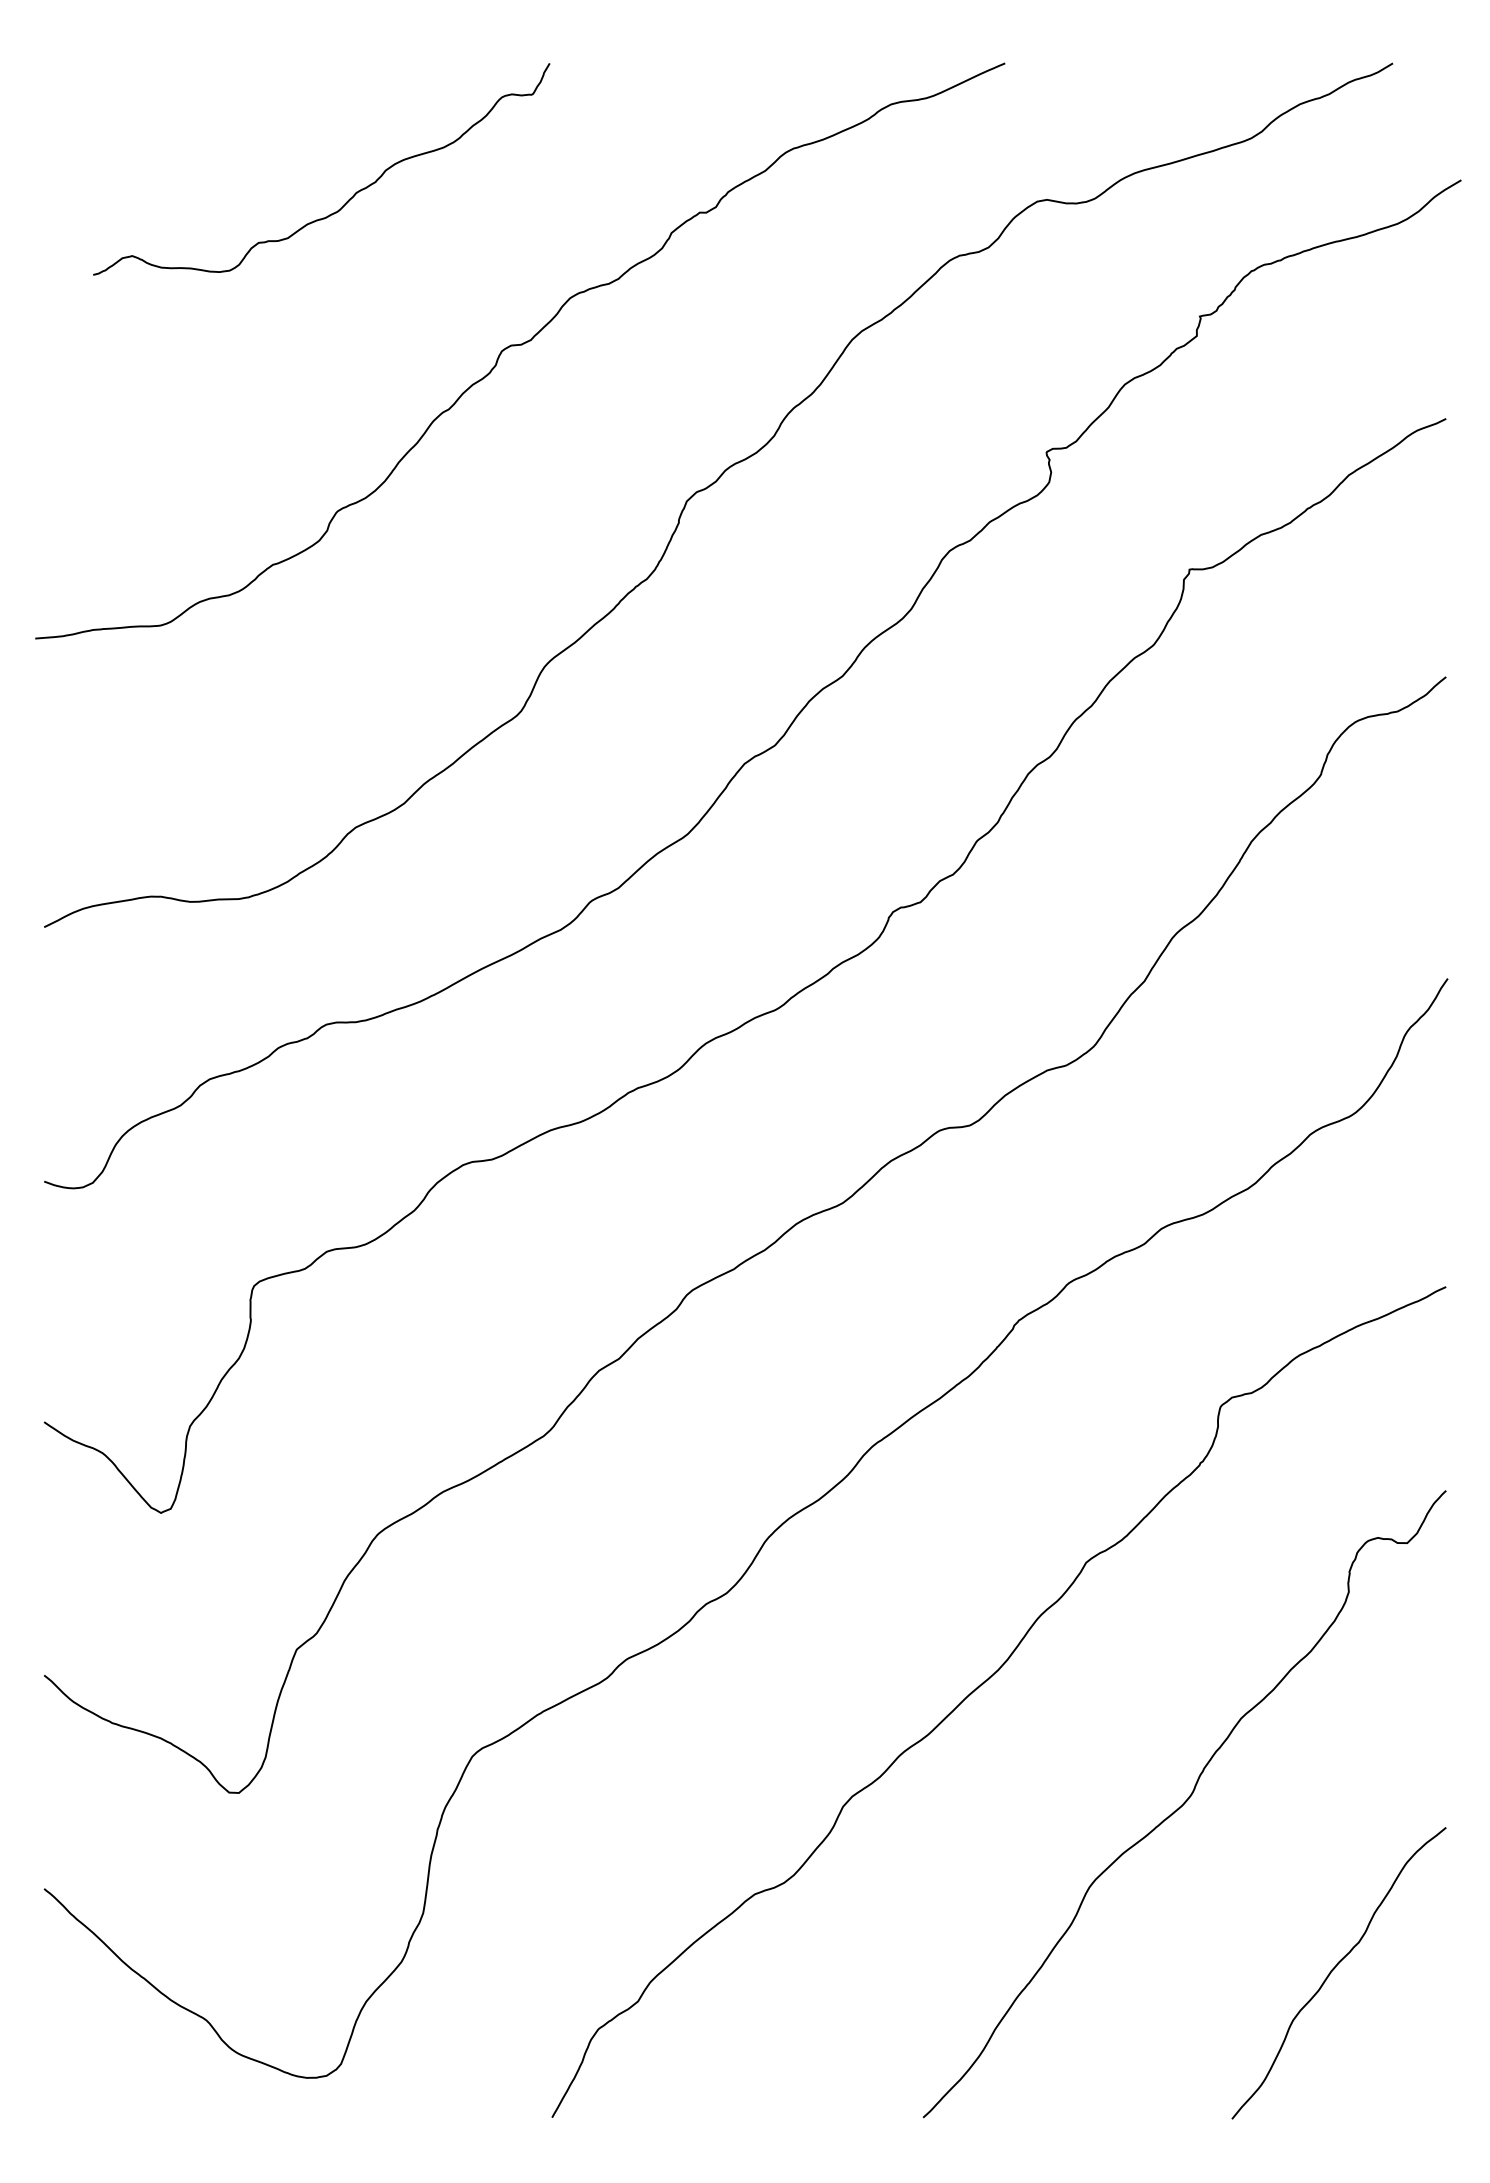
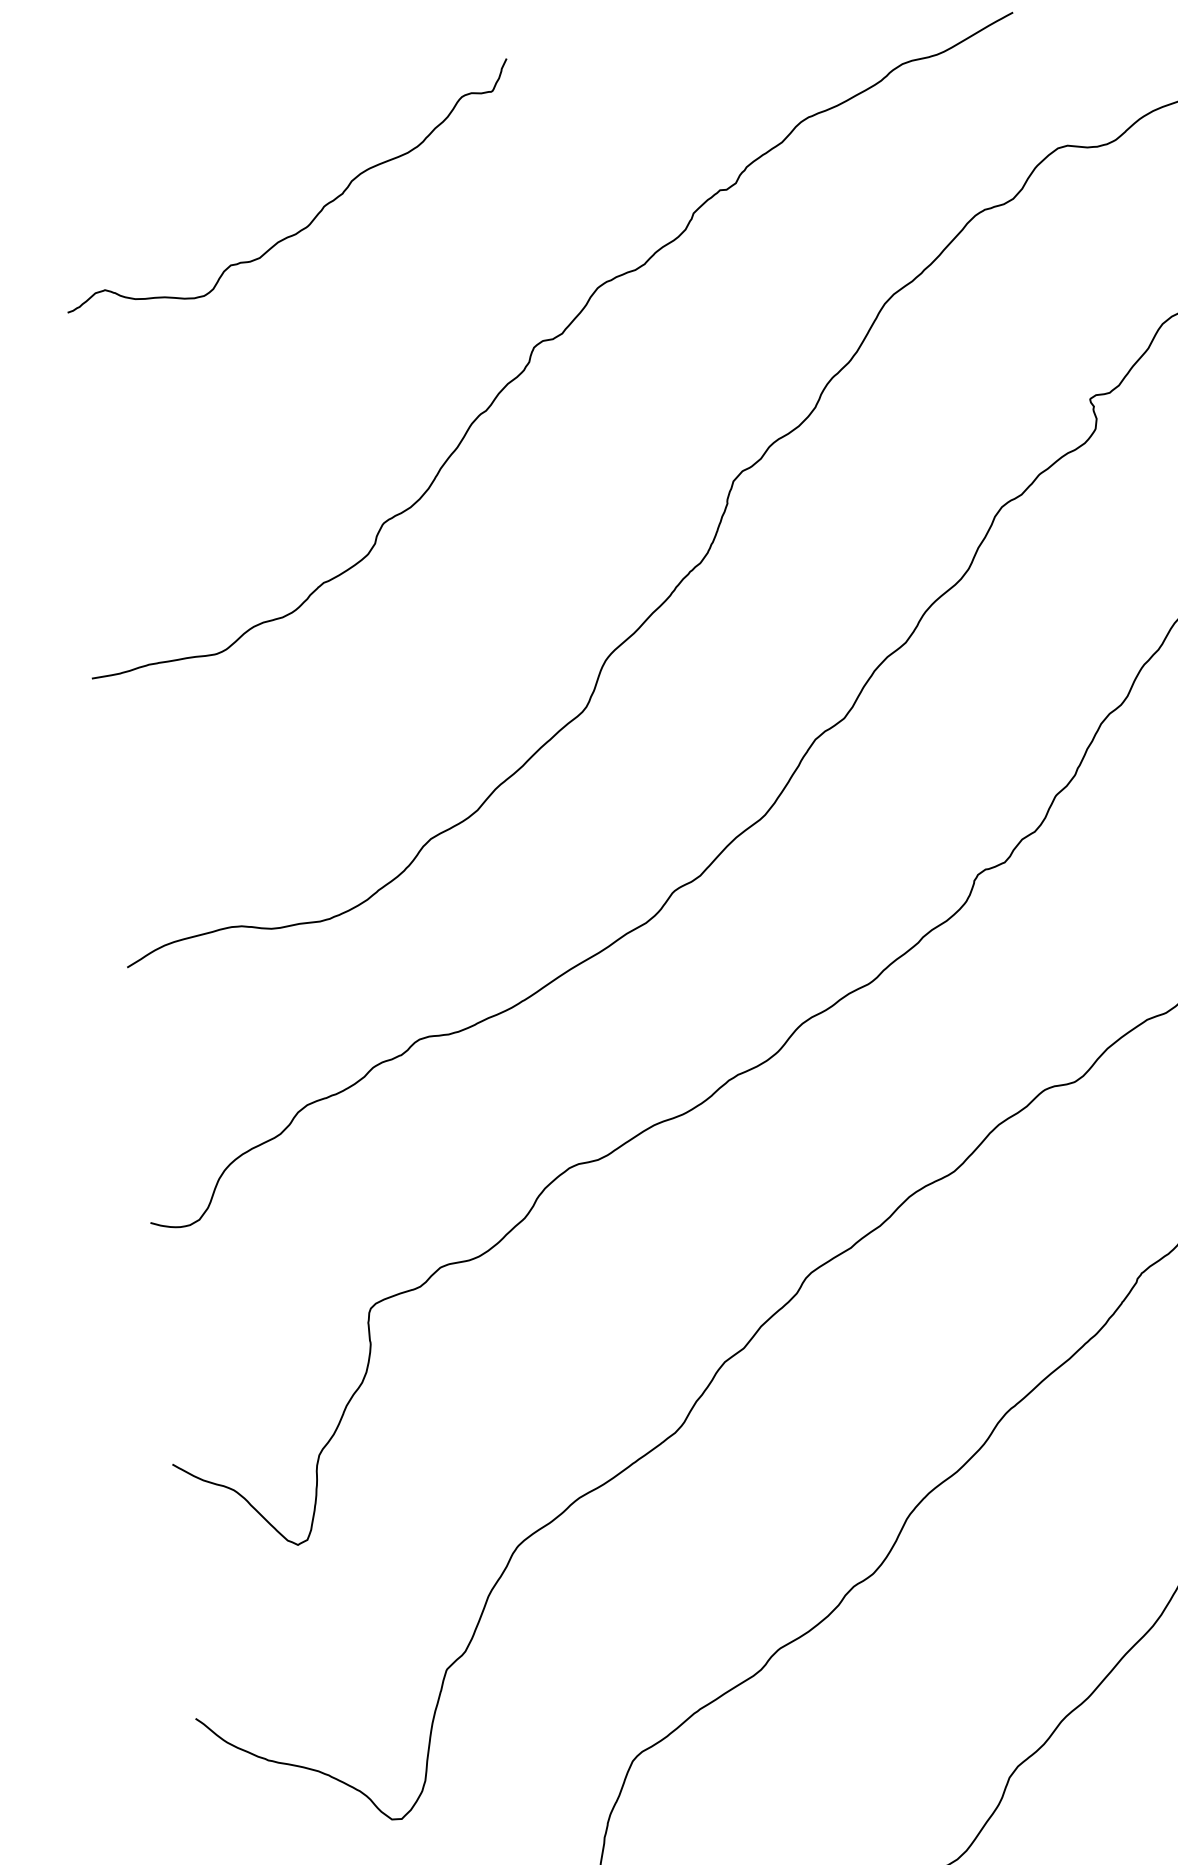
curve: (350, 197) -> (318, 211), moved

